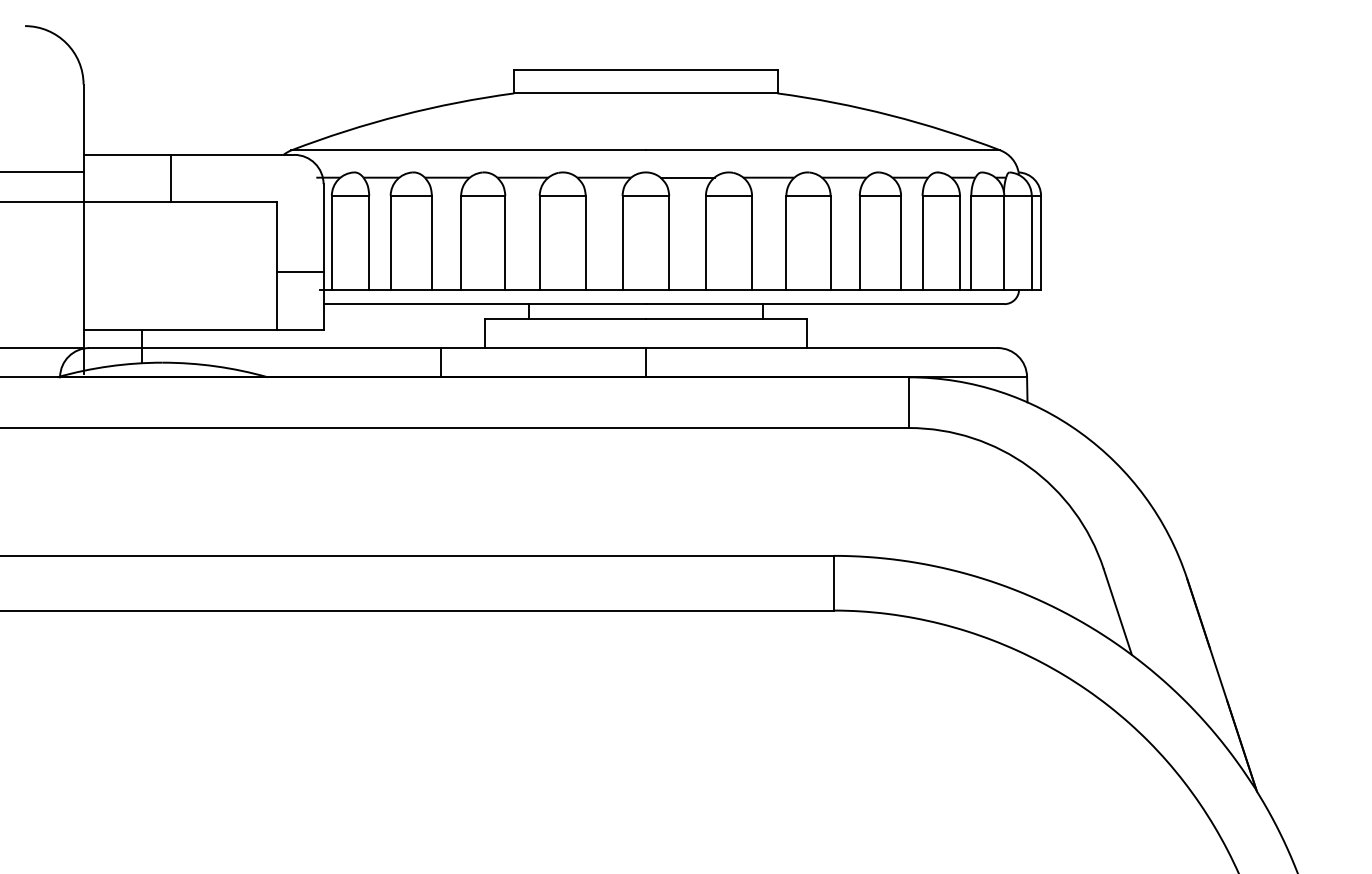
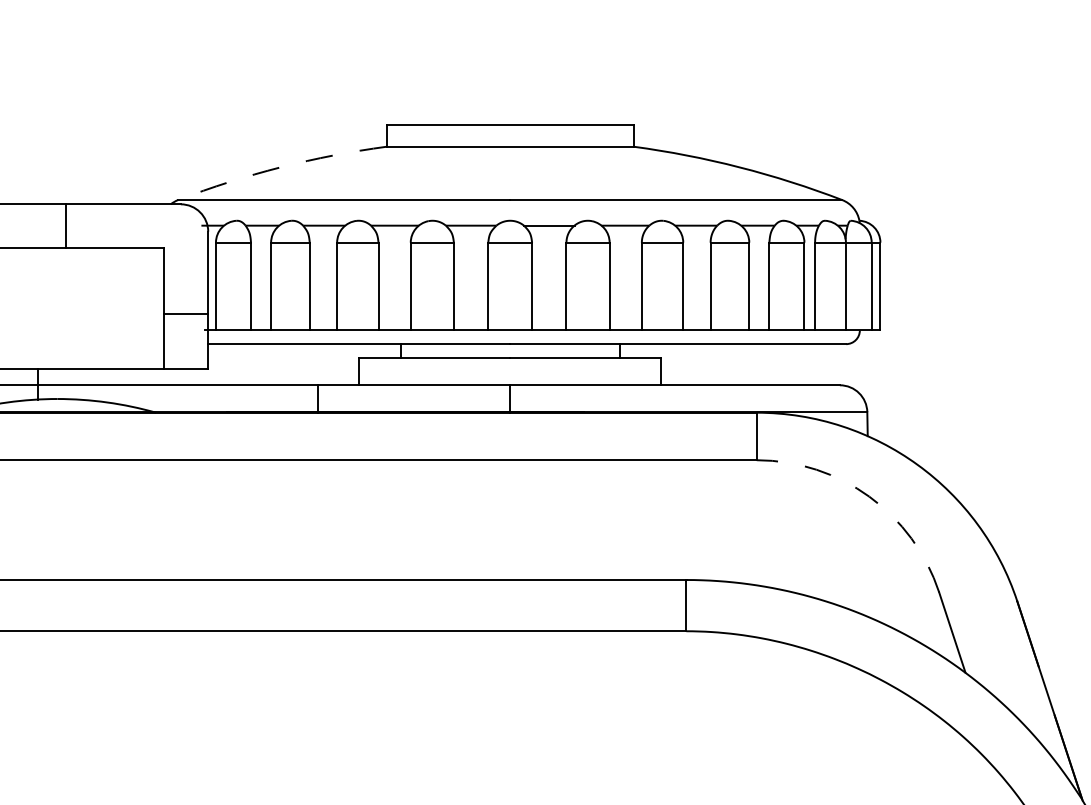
arc: (401, 115) -> (281, 167), solid -> dashed
arc: (1029, 467) -> (869, 497), solid -> dashed

